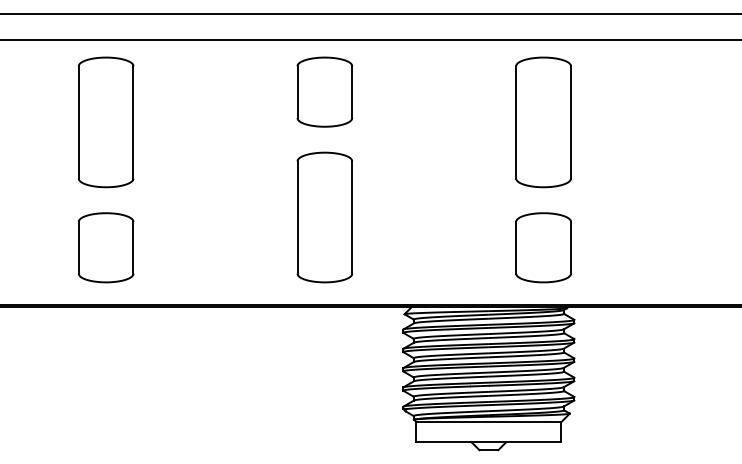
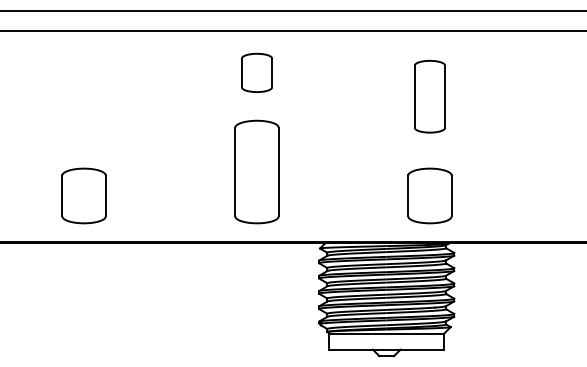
part: (324, 91) -> (256, 72), size x0.7
part: (105, 121) -> (83, 96), removed
part: (542, 121) -> (429, 96), size x0.7

